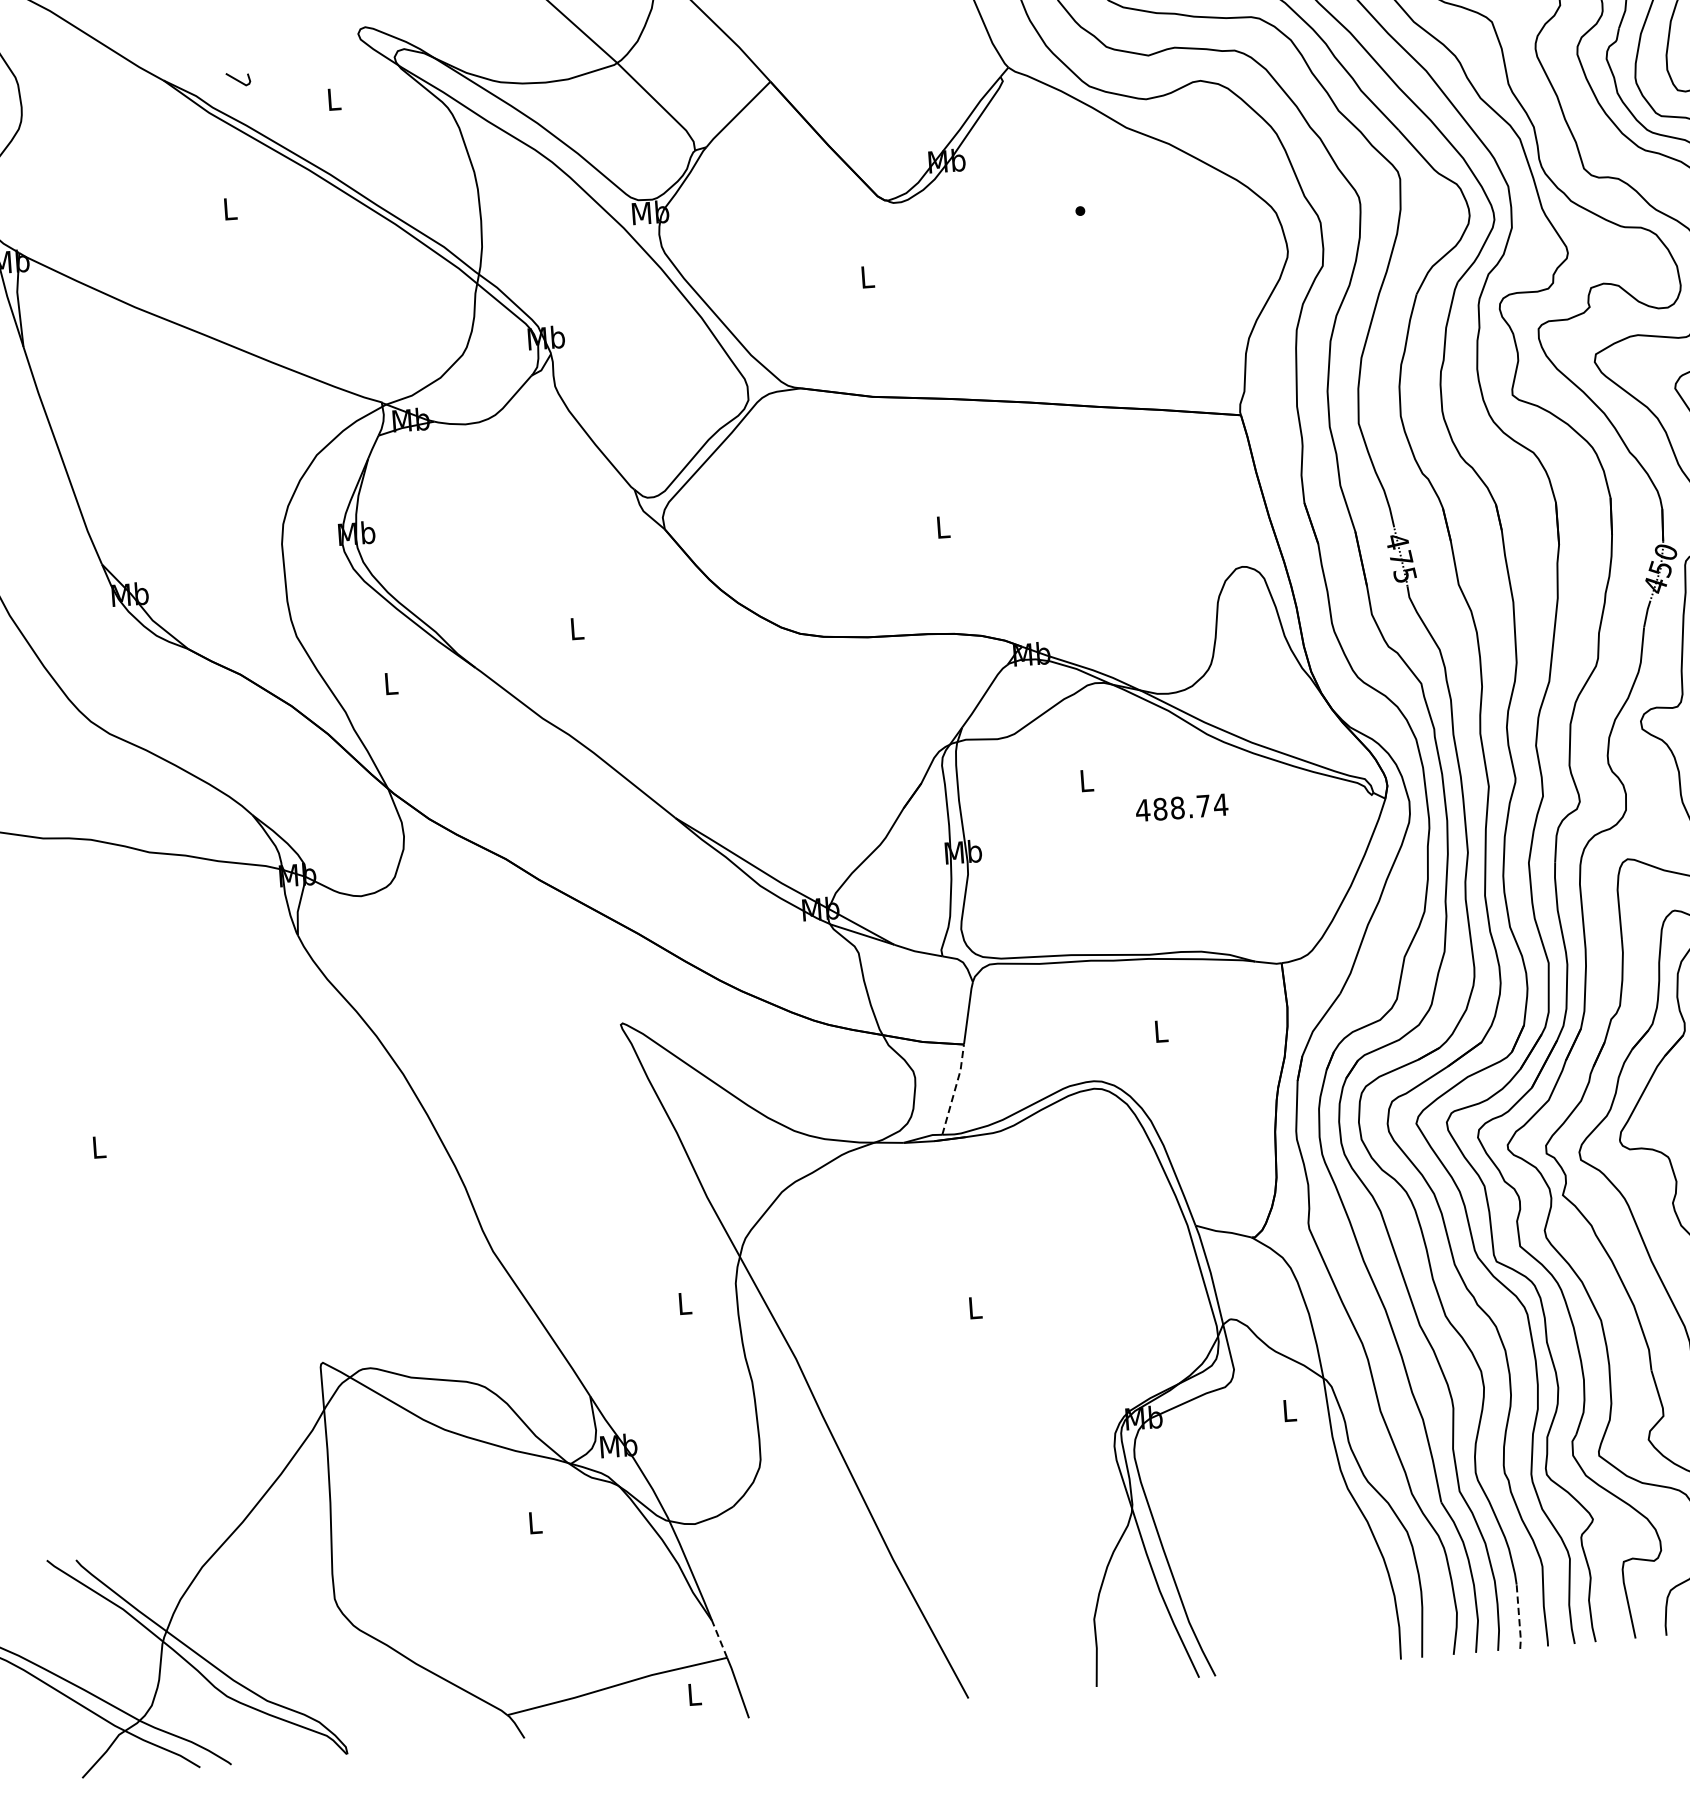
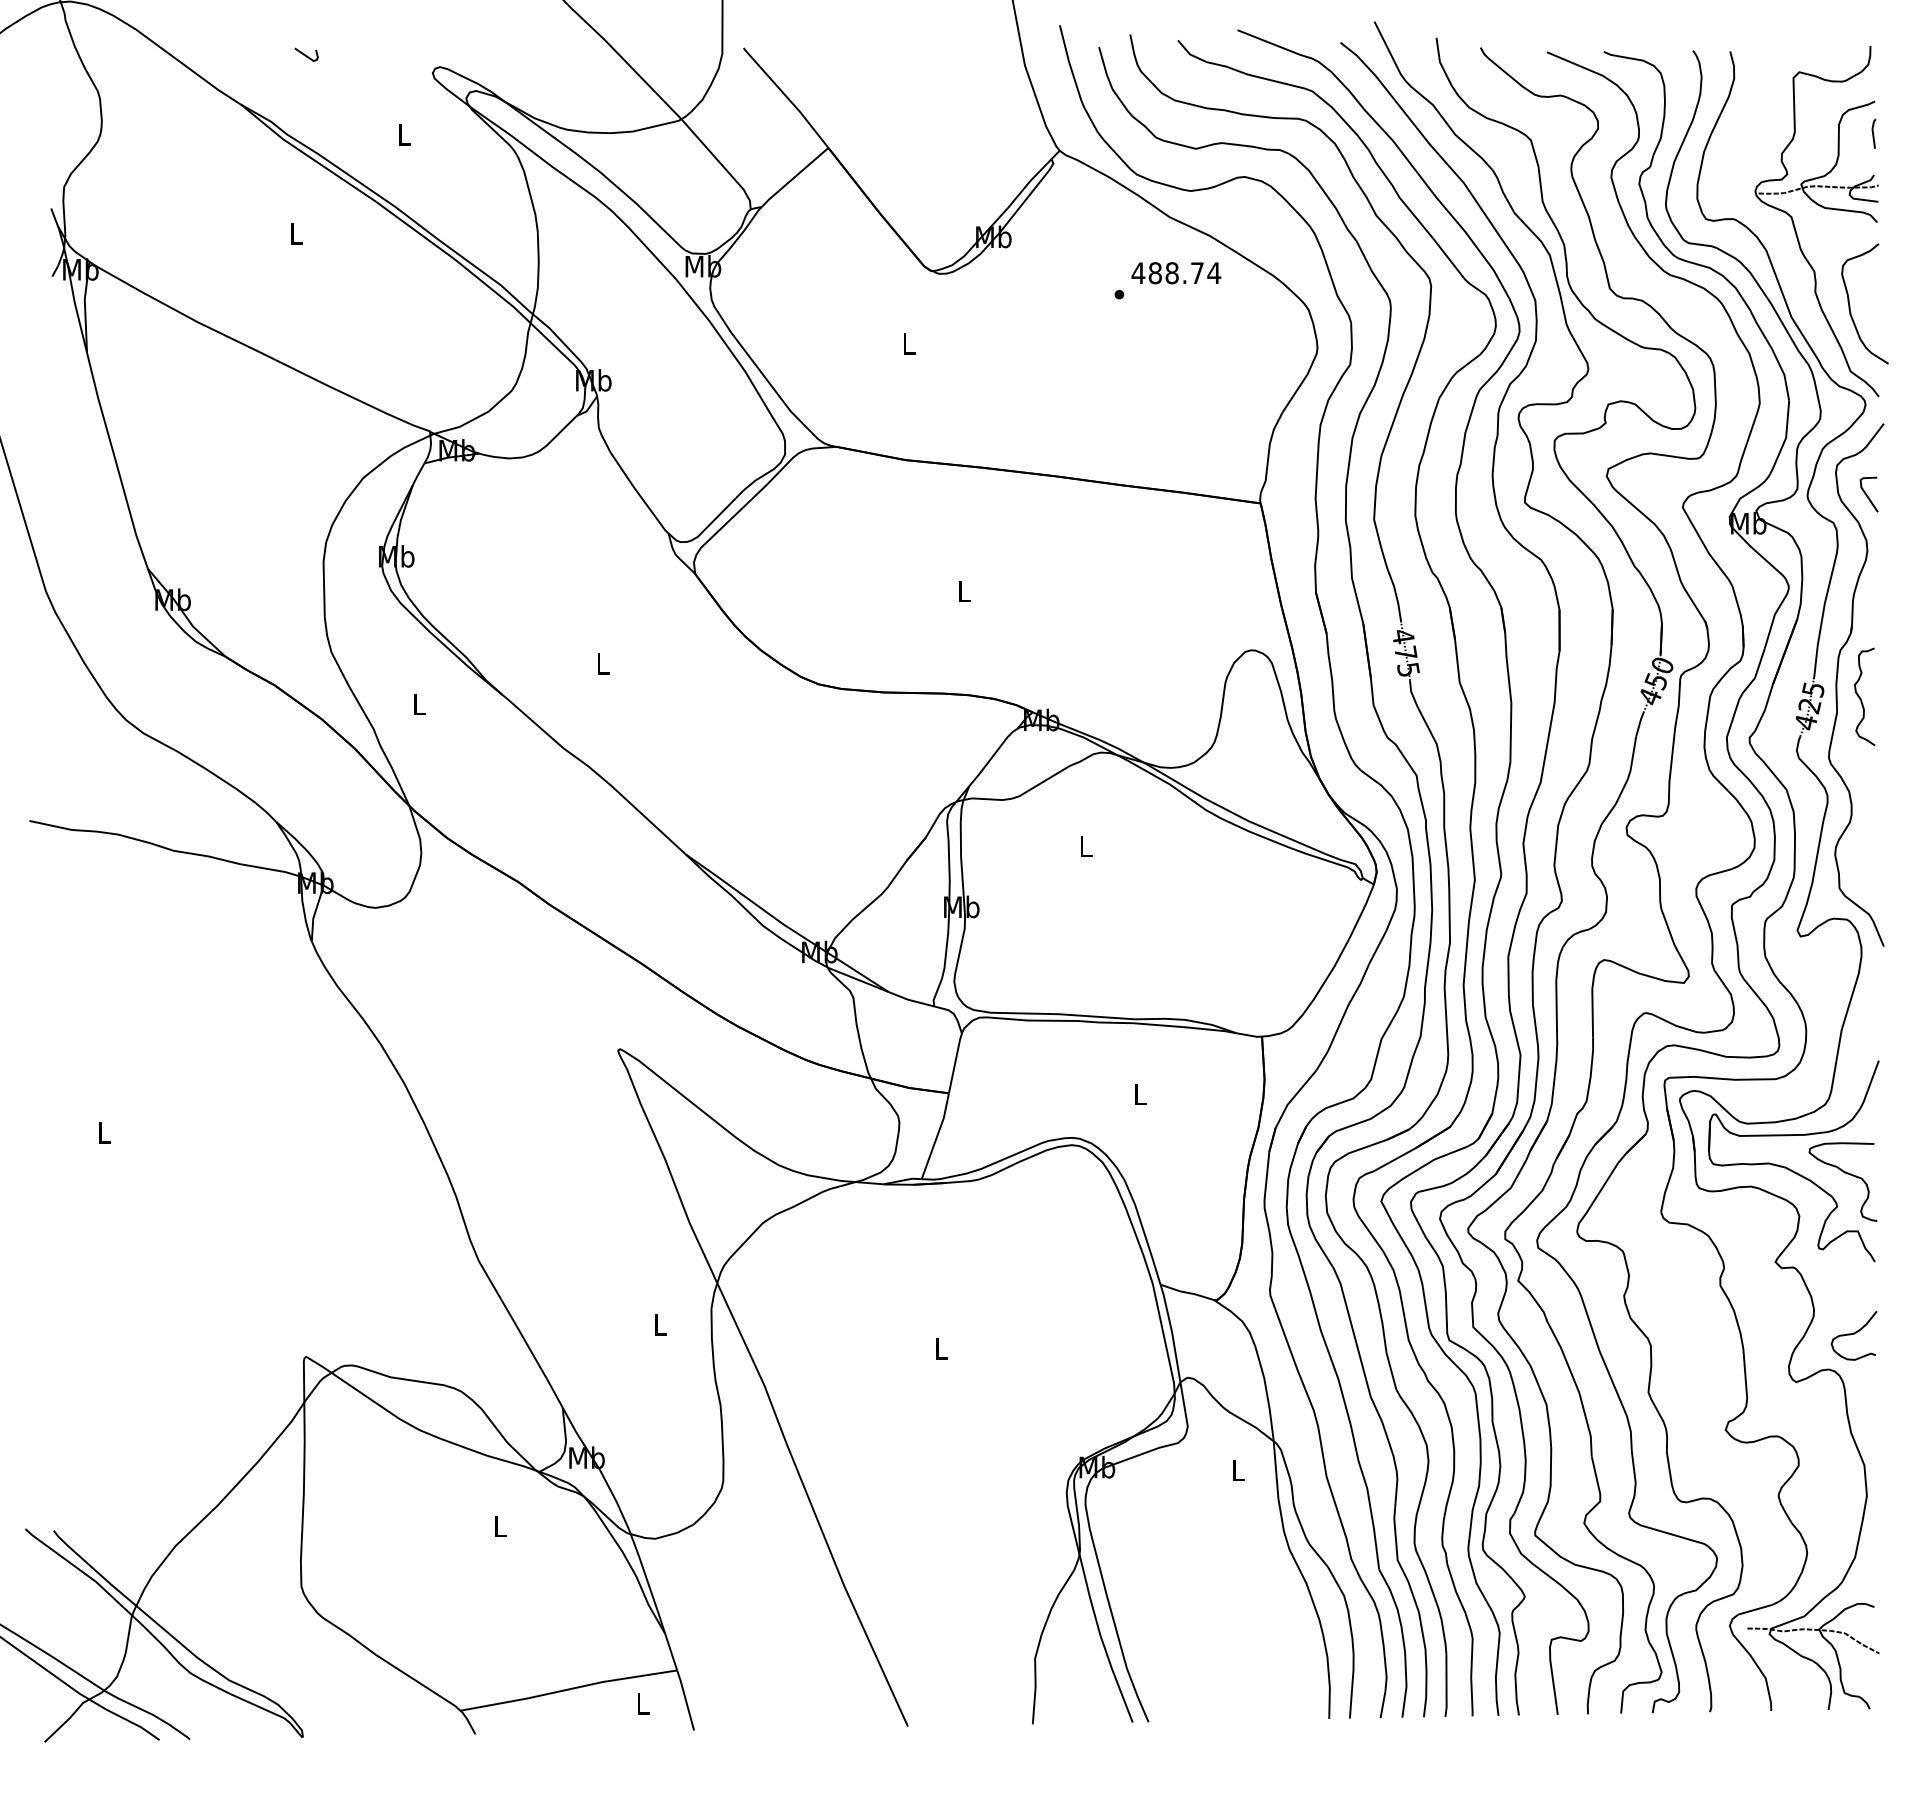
line: (237, 79) -> (305, 54), moved
text: (1182, 808) -> (1176, 273), moved
line: (955, 1088) -> (937, 1135), dashed -> solid
line: (1519, 1616) -> (1446, 1685), dashed -> solid
line: (719, 1638) -> (671, 1651), dashed -> solid

